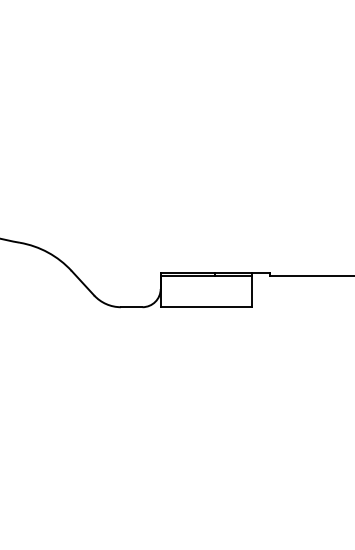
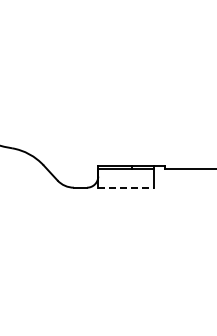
line: (206, 306) -> (126, 187), solid -> dashed

